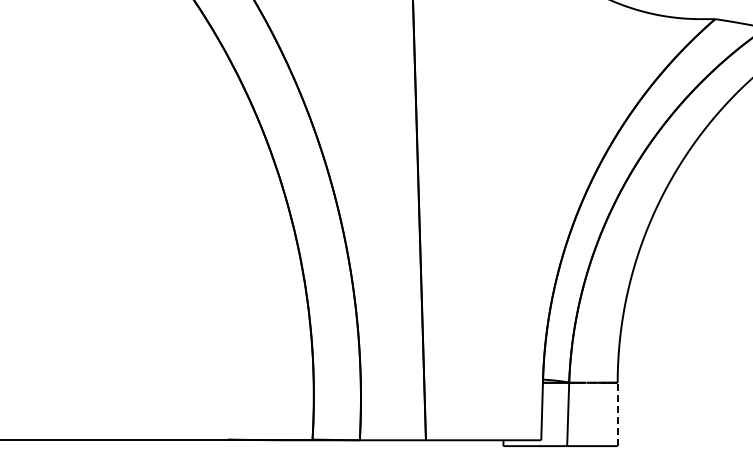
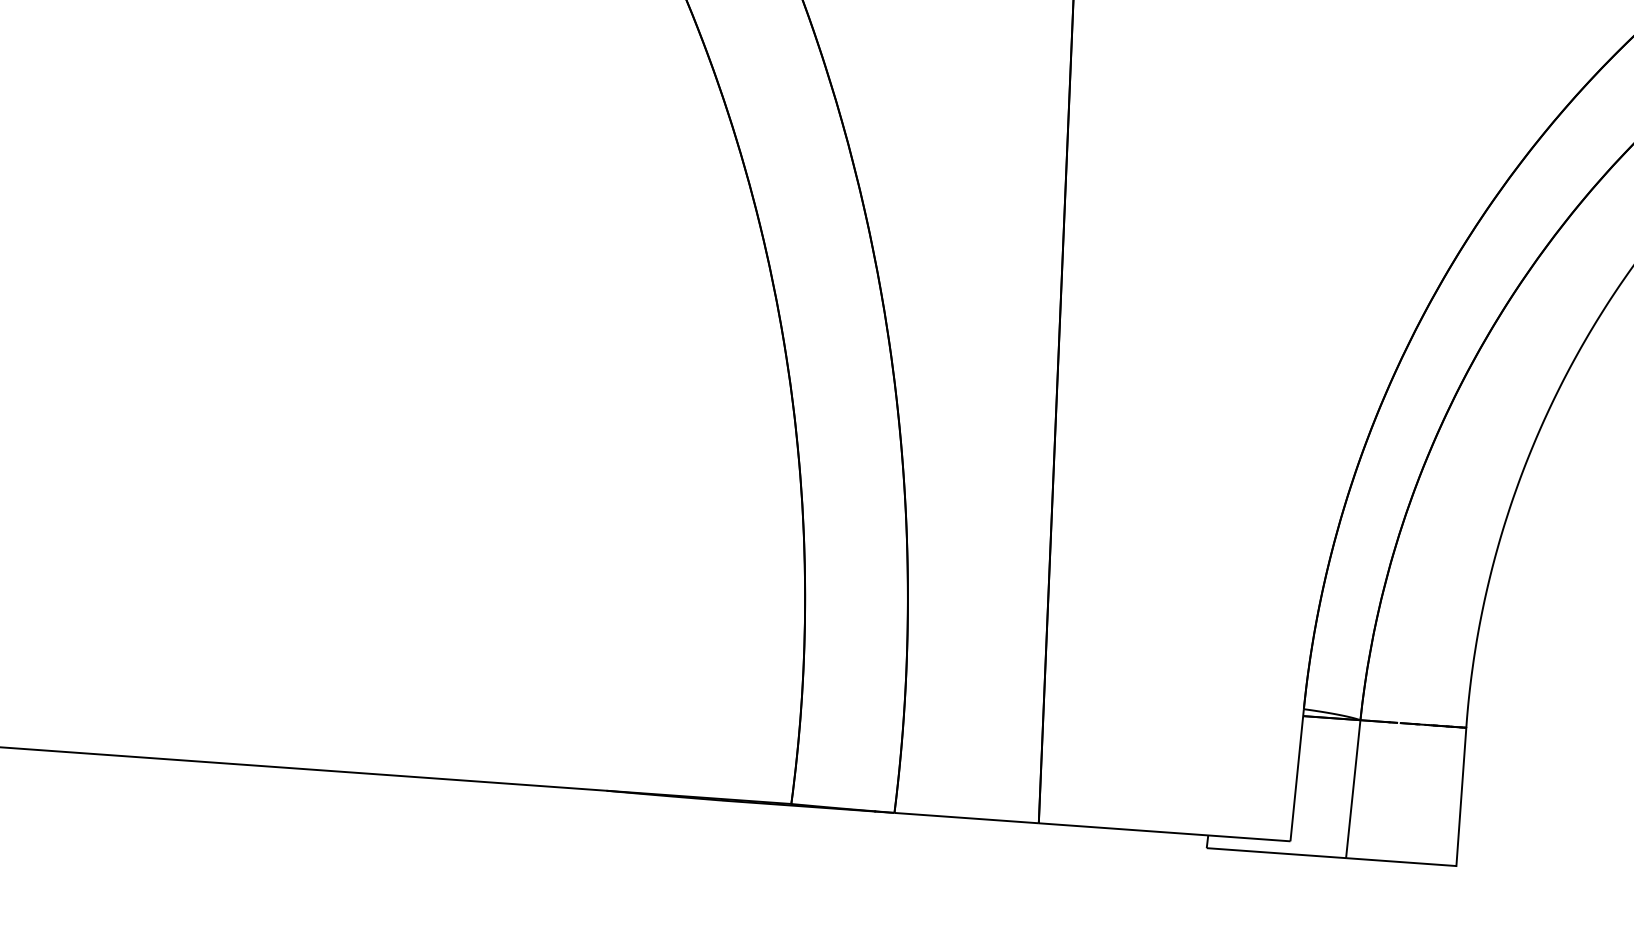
line: (617, 414) -> (1460, 796), dashed -> solid

